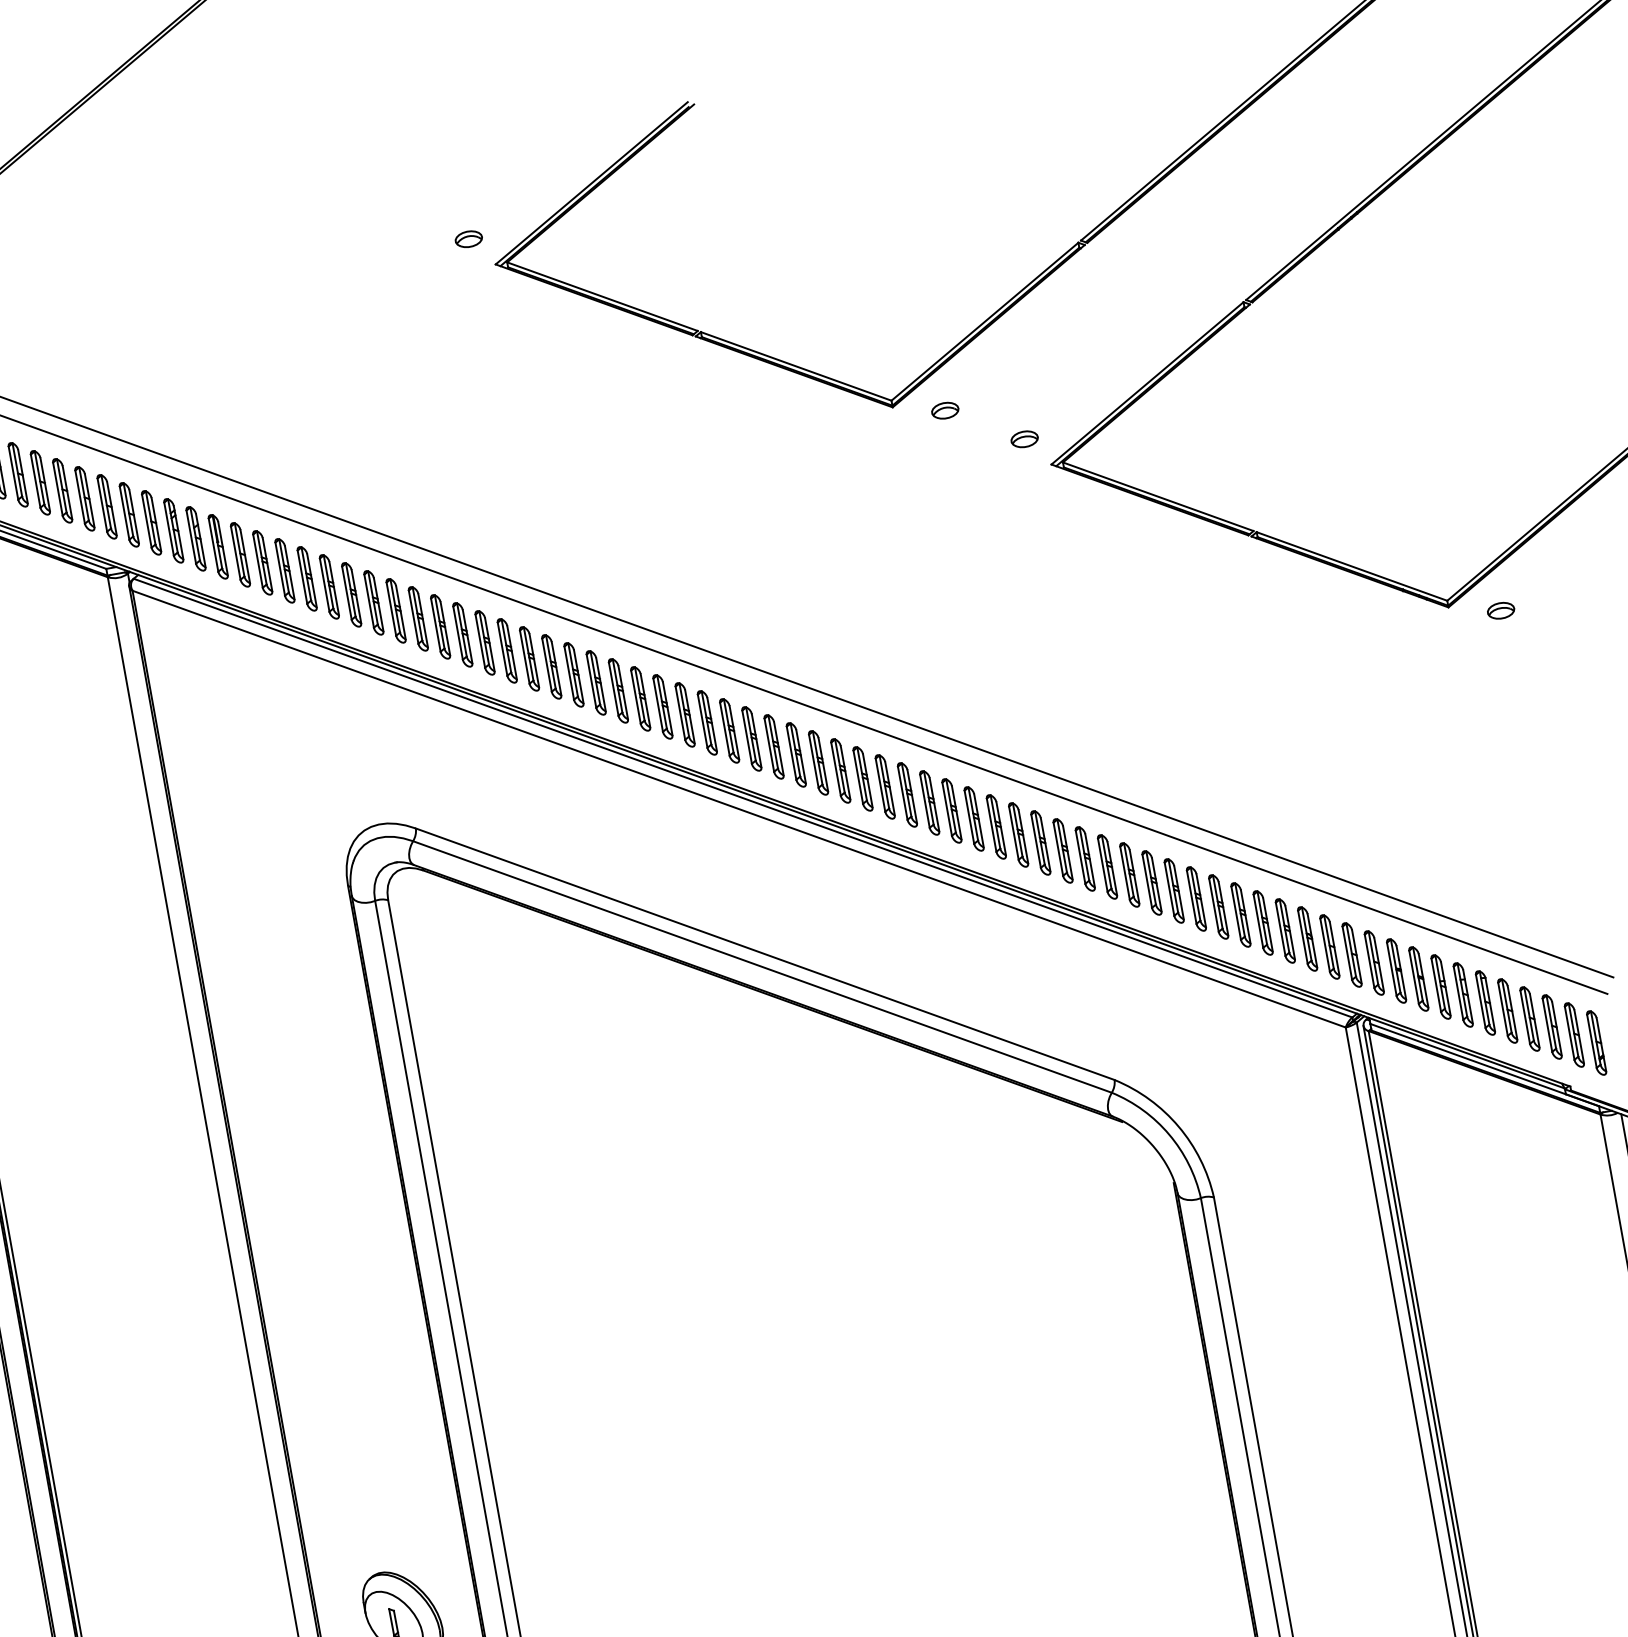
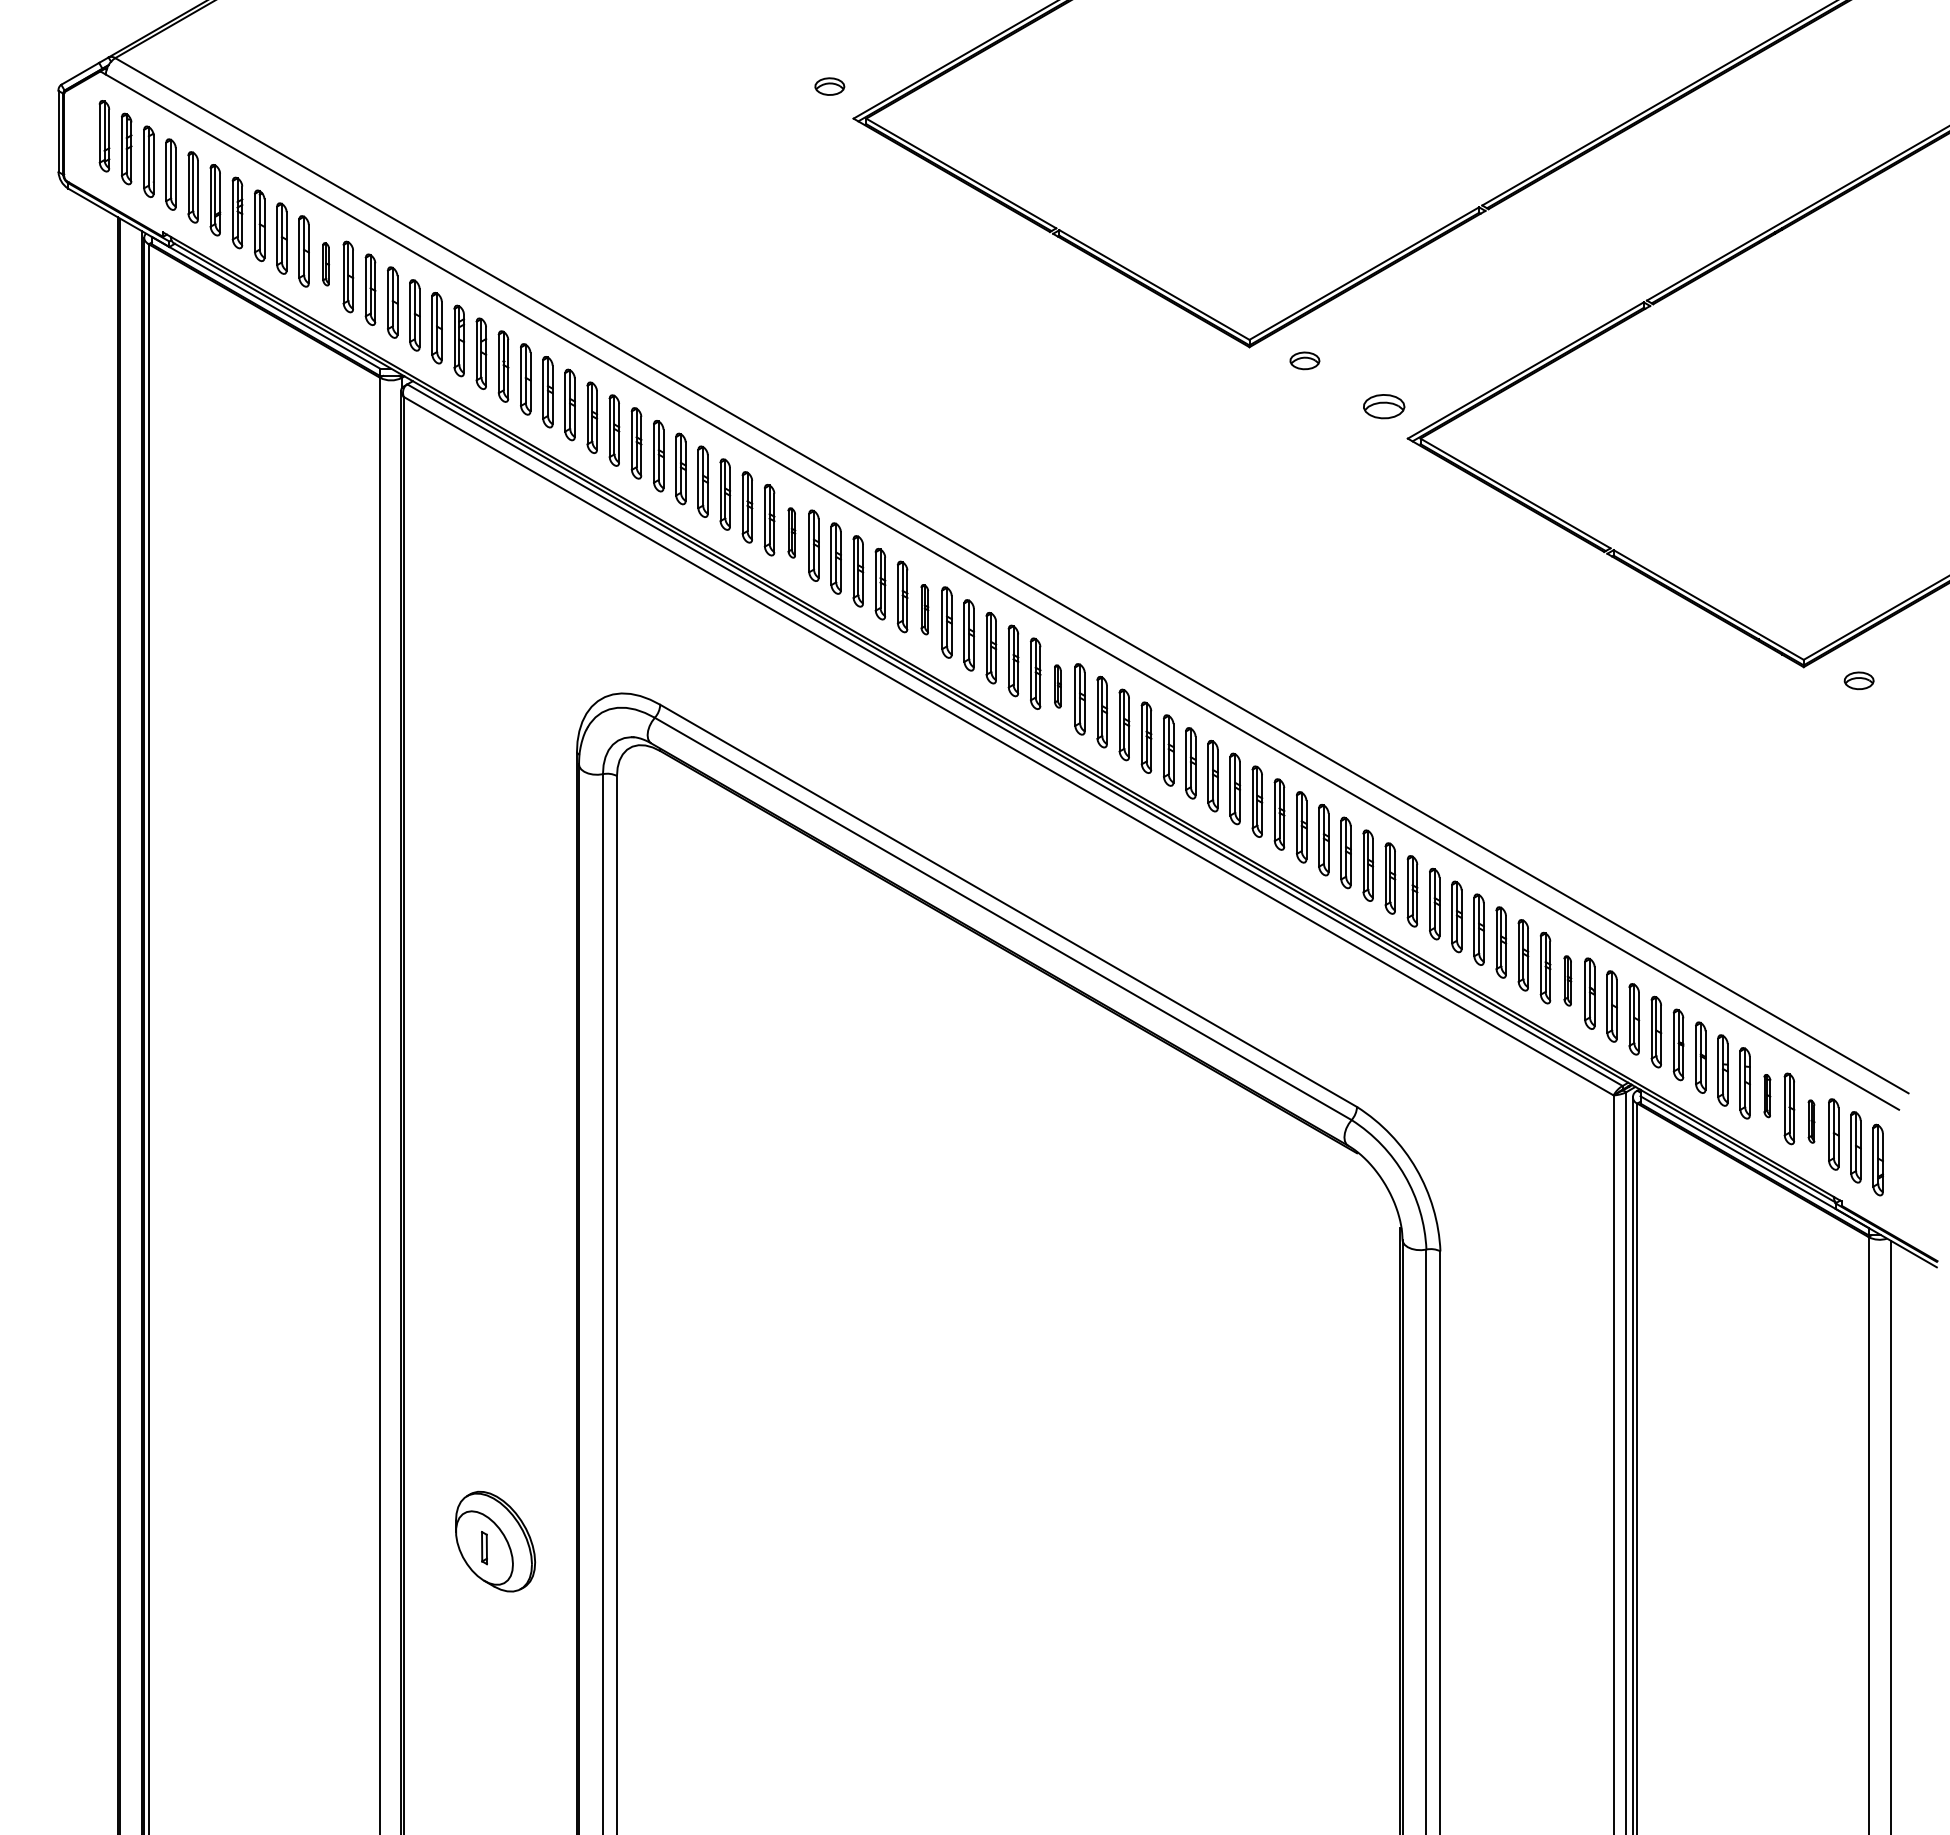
part: (1024, 439) -> (1383, 406), size x1.4
part: (39, 483) -> (325, 264), size x0.6
part: (506, 650) -> (791, 532), size x0.7
part: (640, 698) -> (924, 609), size x0.7
part: (773, 746) -> (1057, 686), size x0.6
part: (1285, 930) -> (1567, 980), size x0.7
part: (1485, 1002) -> (1767, 1095), size x0.6
part: (1529, 1018) -> (1811, 1121), size x0.6

